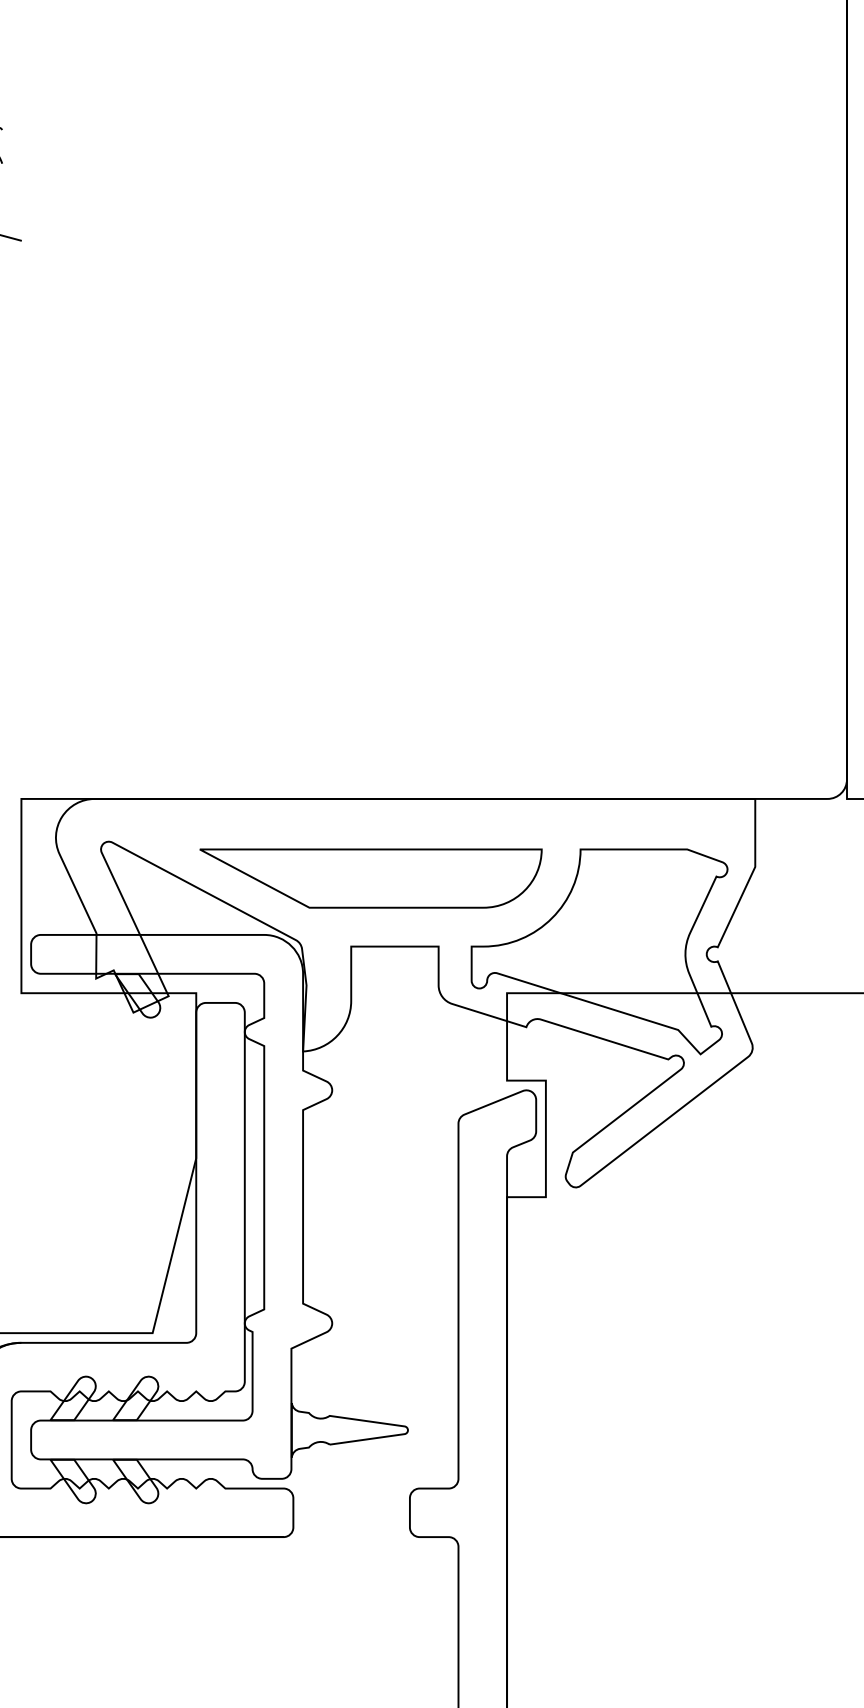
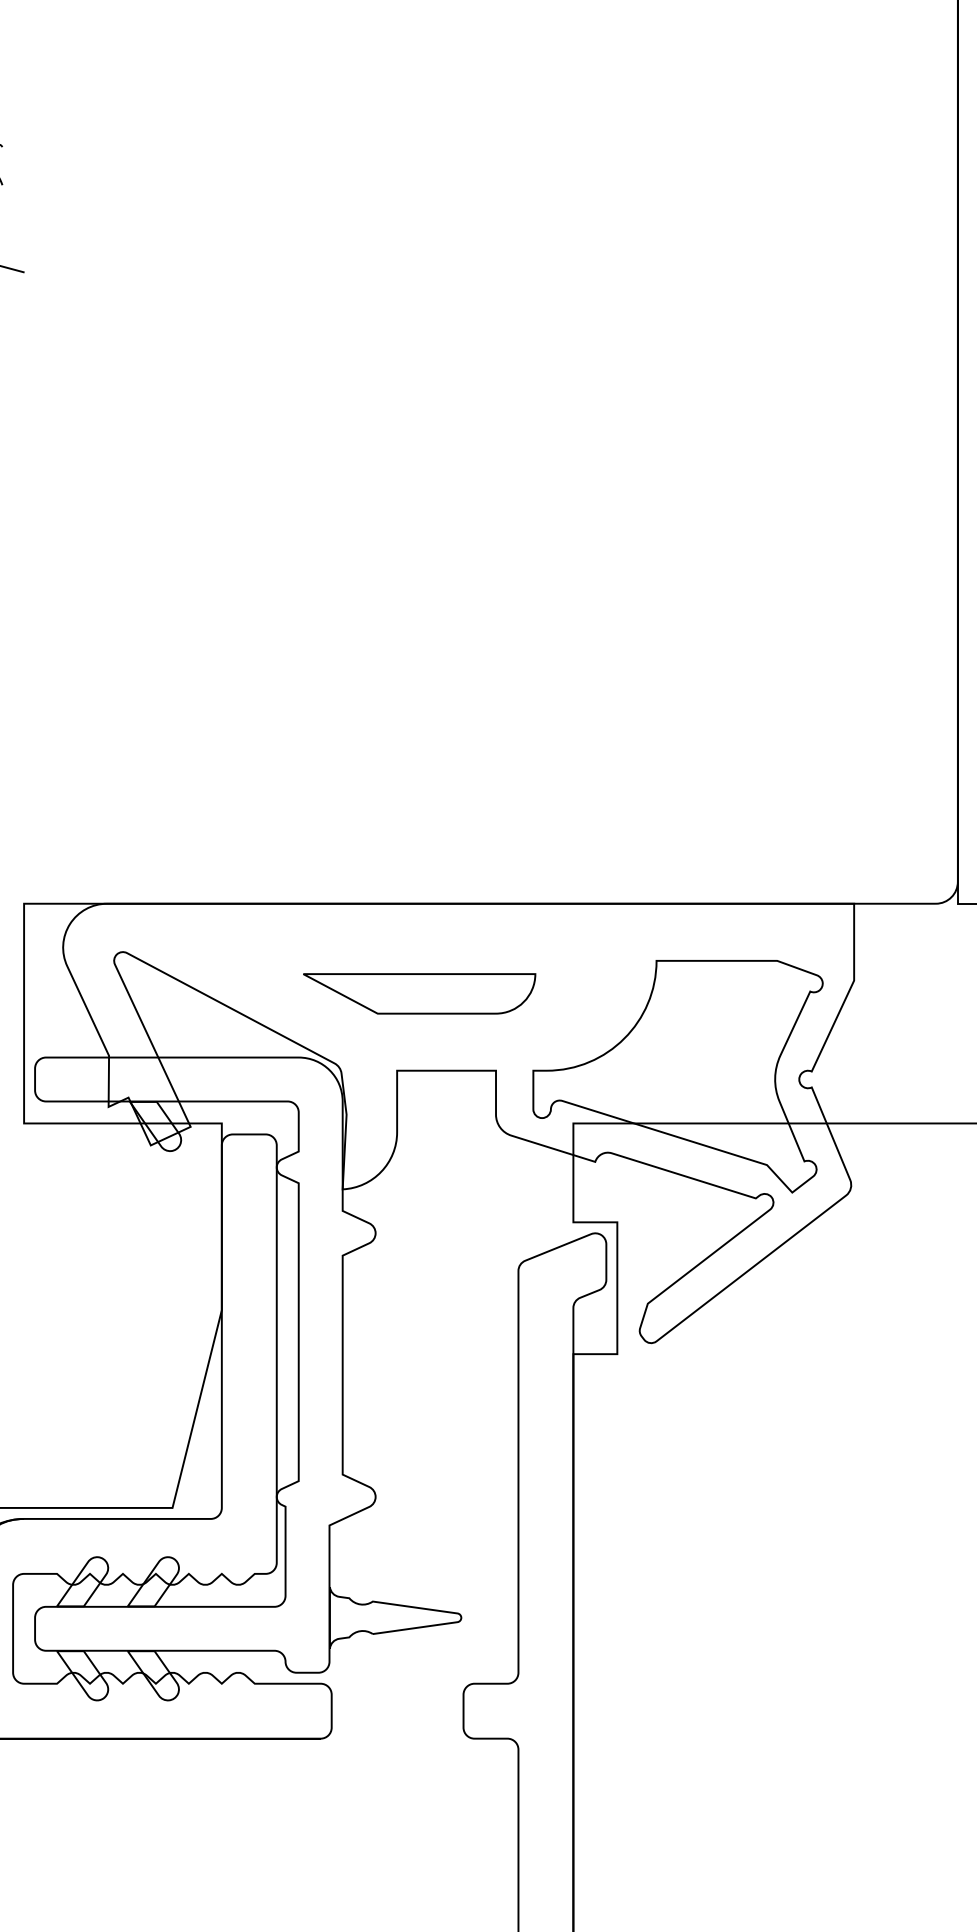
part: (370, 878) -> (419, 993), size x0.6

